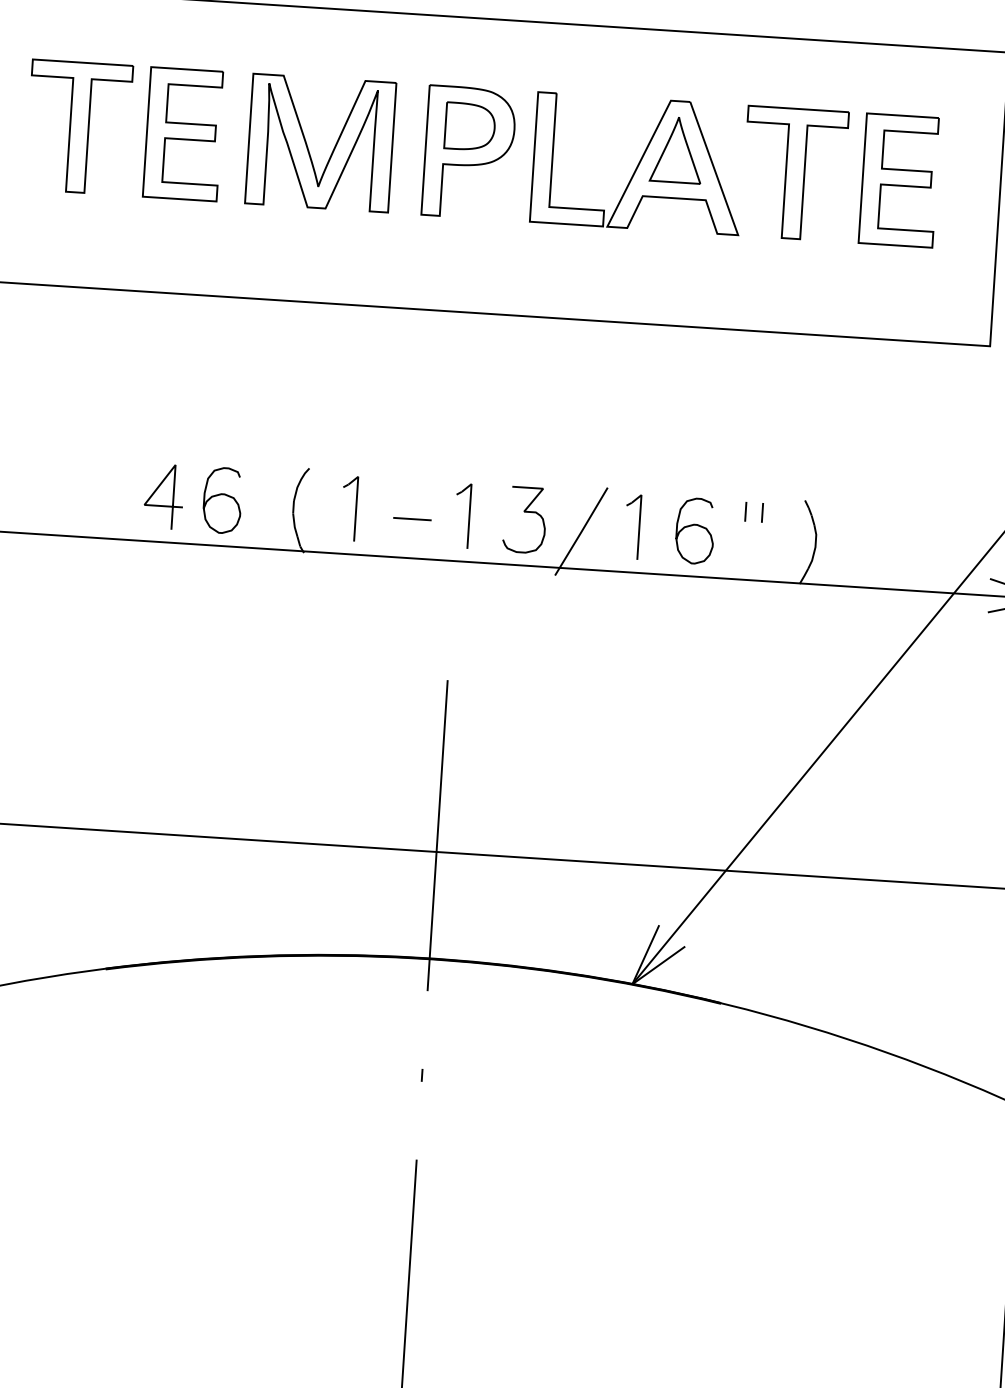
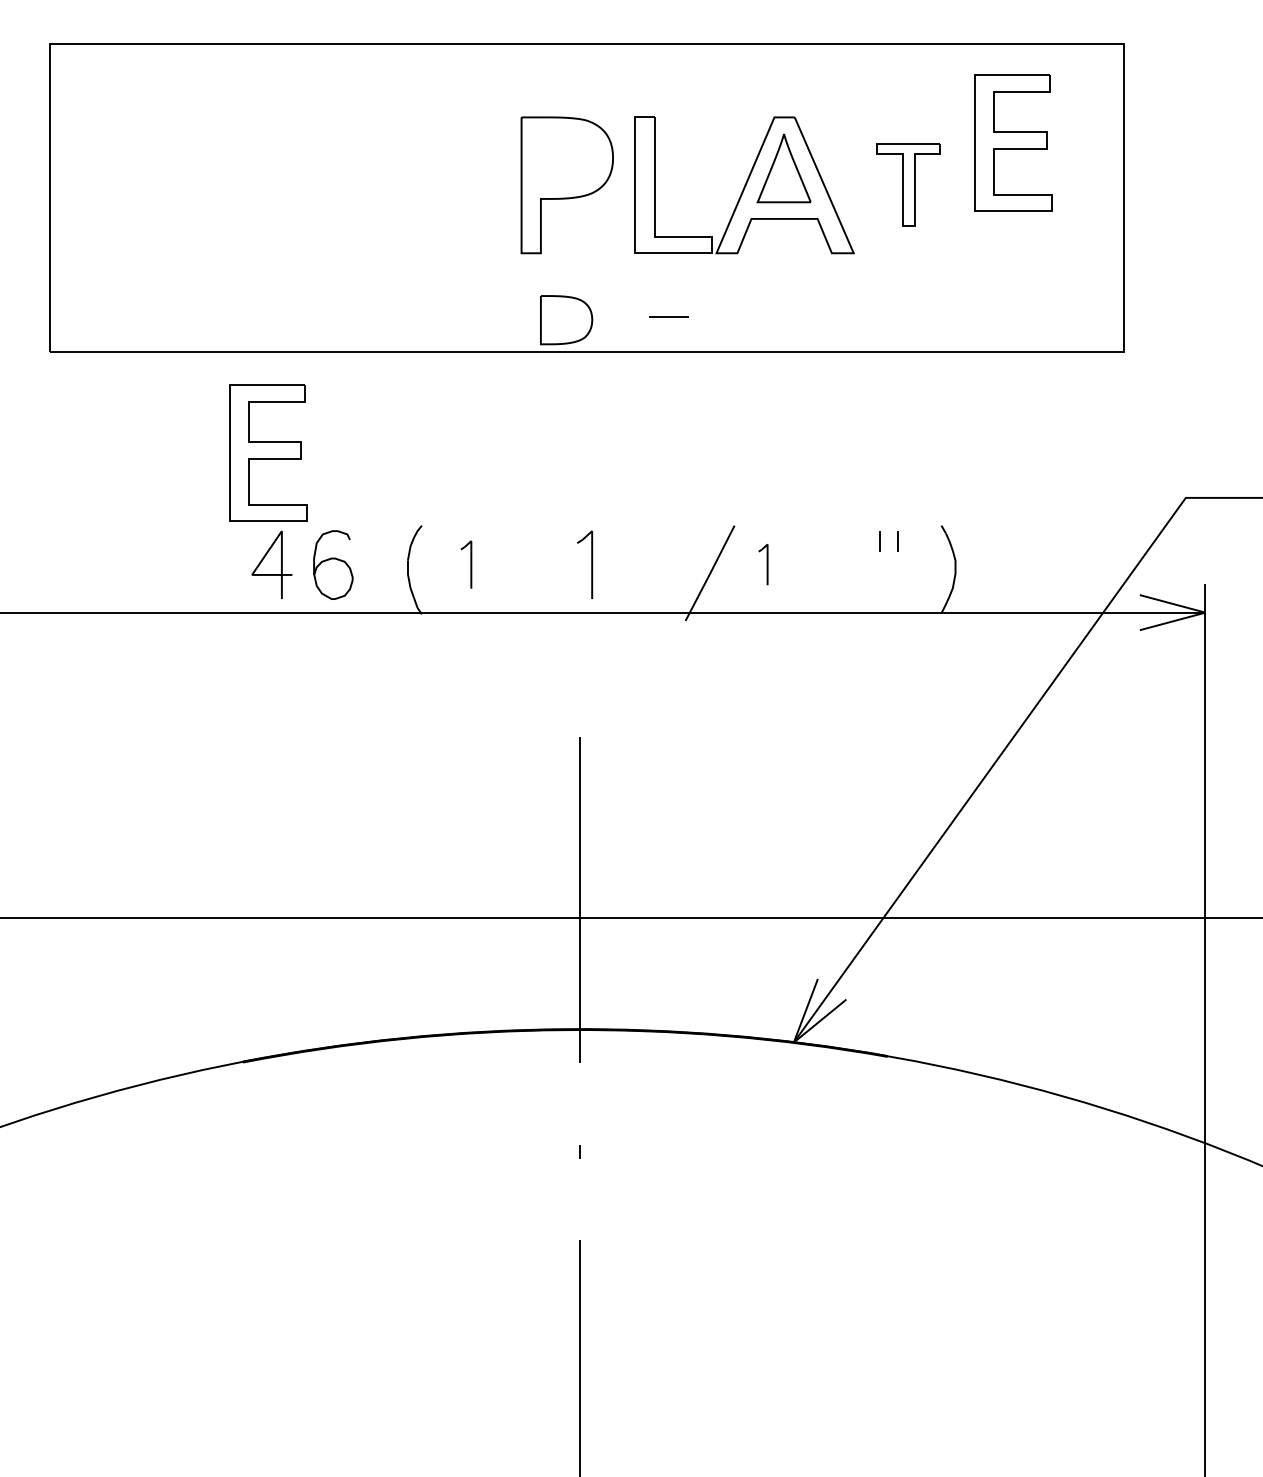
part: (79, 126) -> (158, 184), removed
part: (470, 127) -> (566, 320), moved
part: (184, 133) -> (268, 452), moved
part: (307, 145) -> (398, 188), removed
part: (794, 173) -> (908, 184), size x0.6
part: (899, 179) -> (1013, 142), moved
part: (349, 508) -> (466, 564), size x0.7
curve: (525, 512) -> (650, 557), removed
line: (412, 518) -> (668, 316), moved
curve: (695, 525) -> (828, 559), removed
part: (632, 526) -> (763, 564), size x0.6

